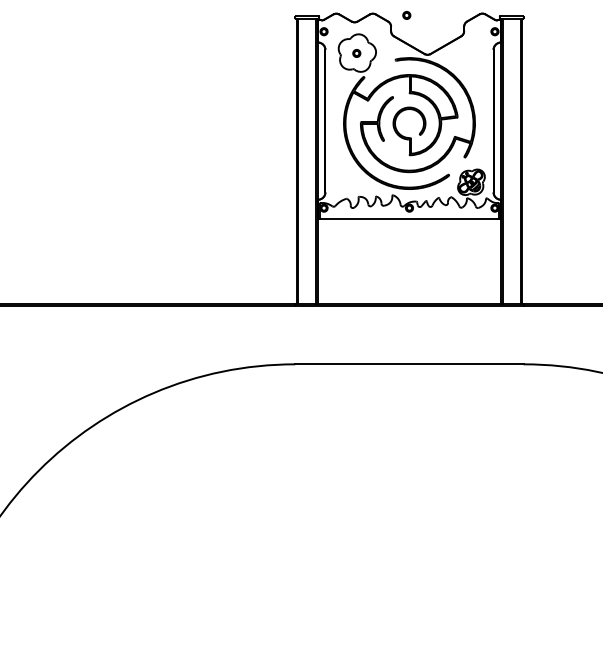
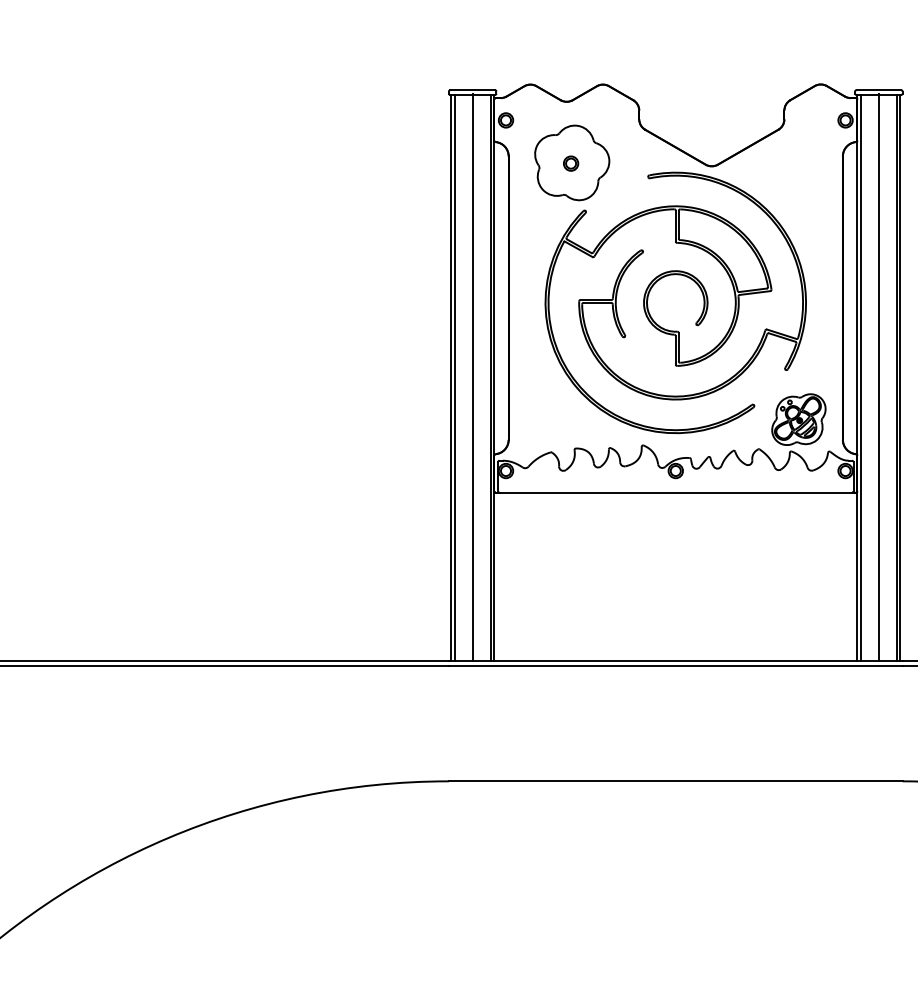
part: (406, 15) -> (669, 88), removed
line: (307, 160) -> (473, 376), added
line: (511, 160) -> (878, 376), added

